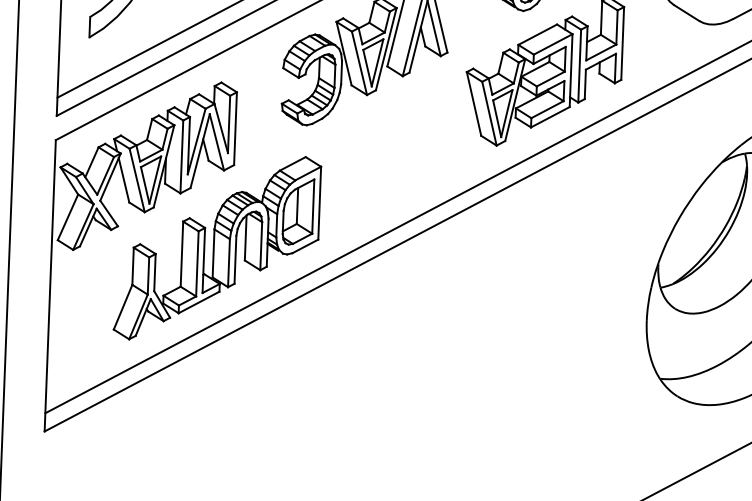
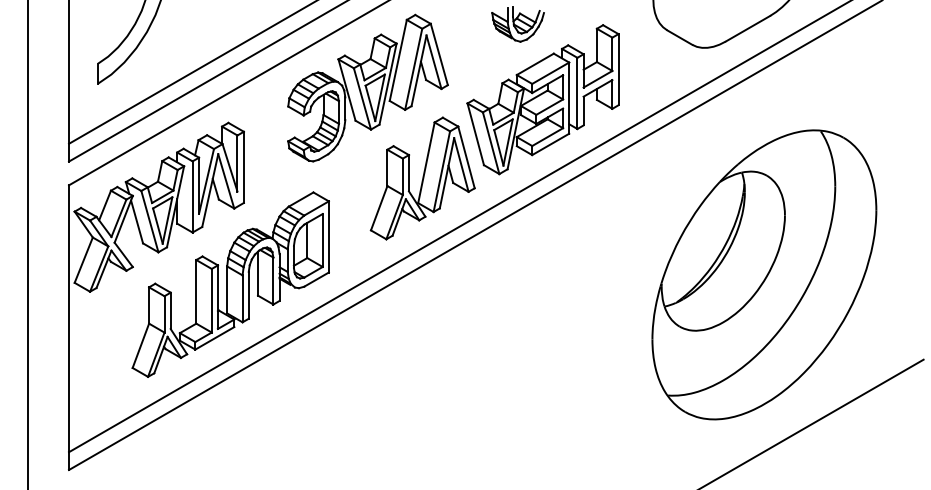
part: (417, 147) -> (422, 178), added

